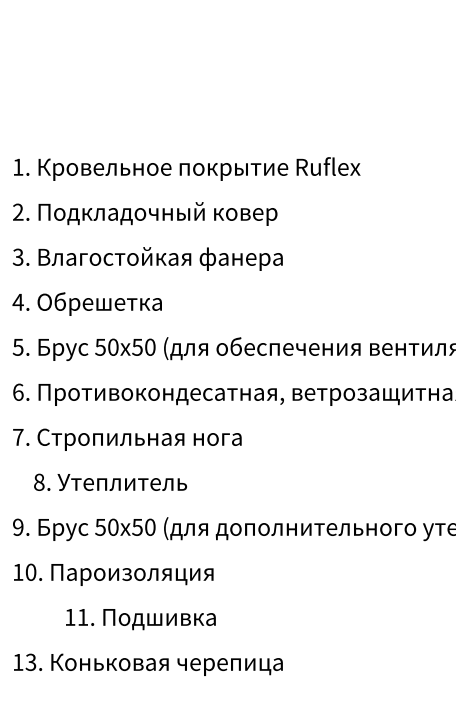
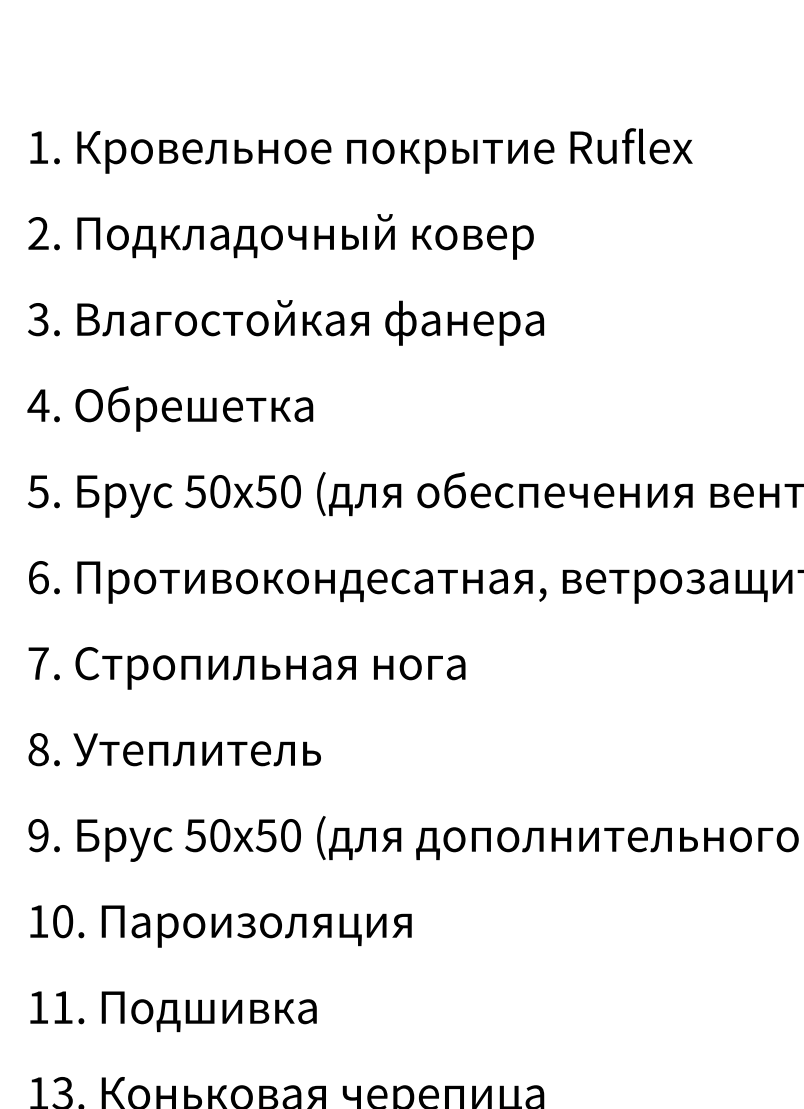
text: (110, 481) -> (174, 747), moved
text: (140, 619) -> (172, 1011), moved

